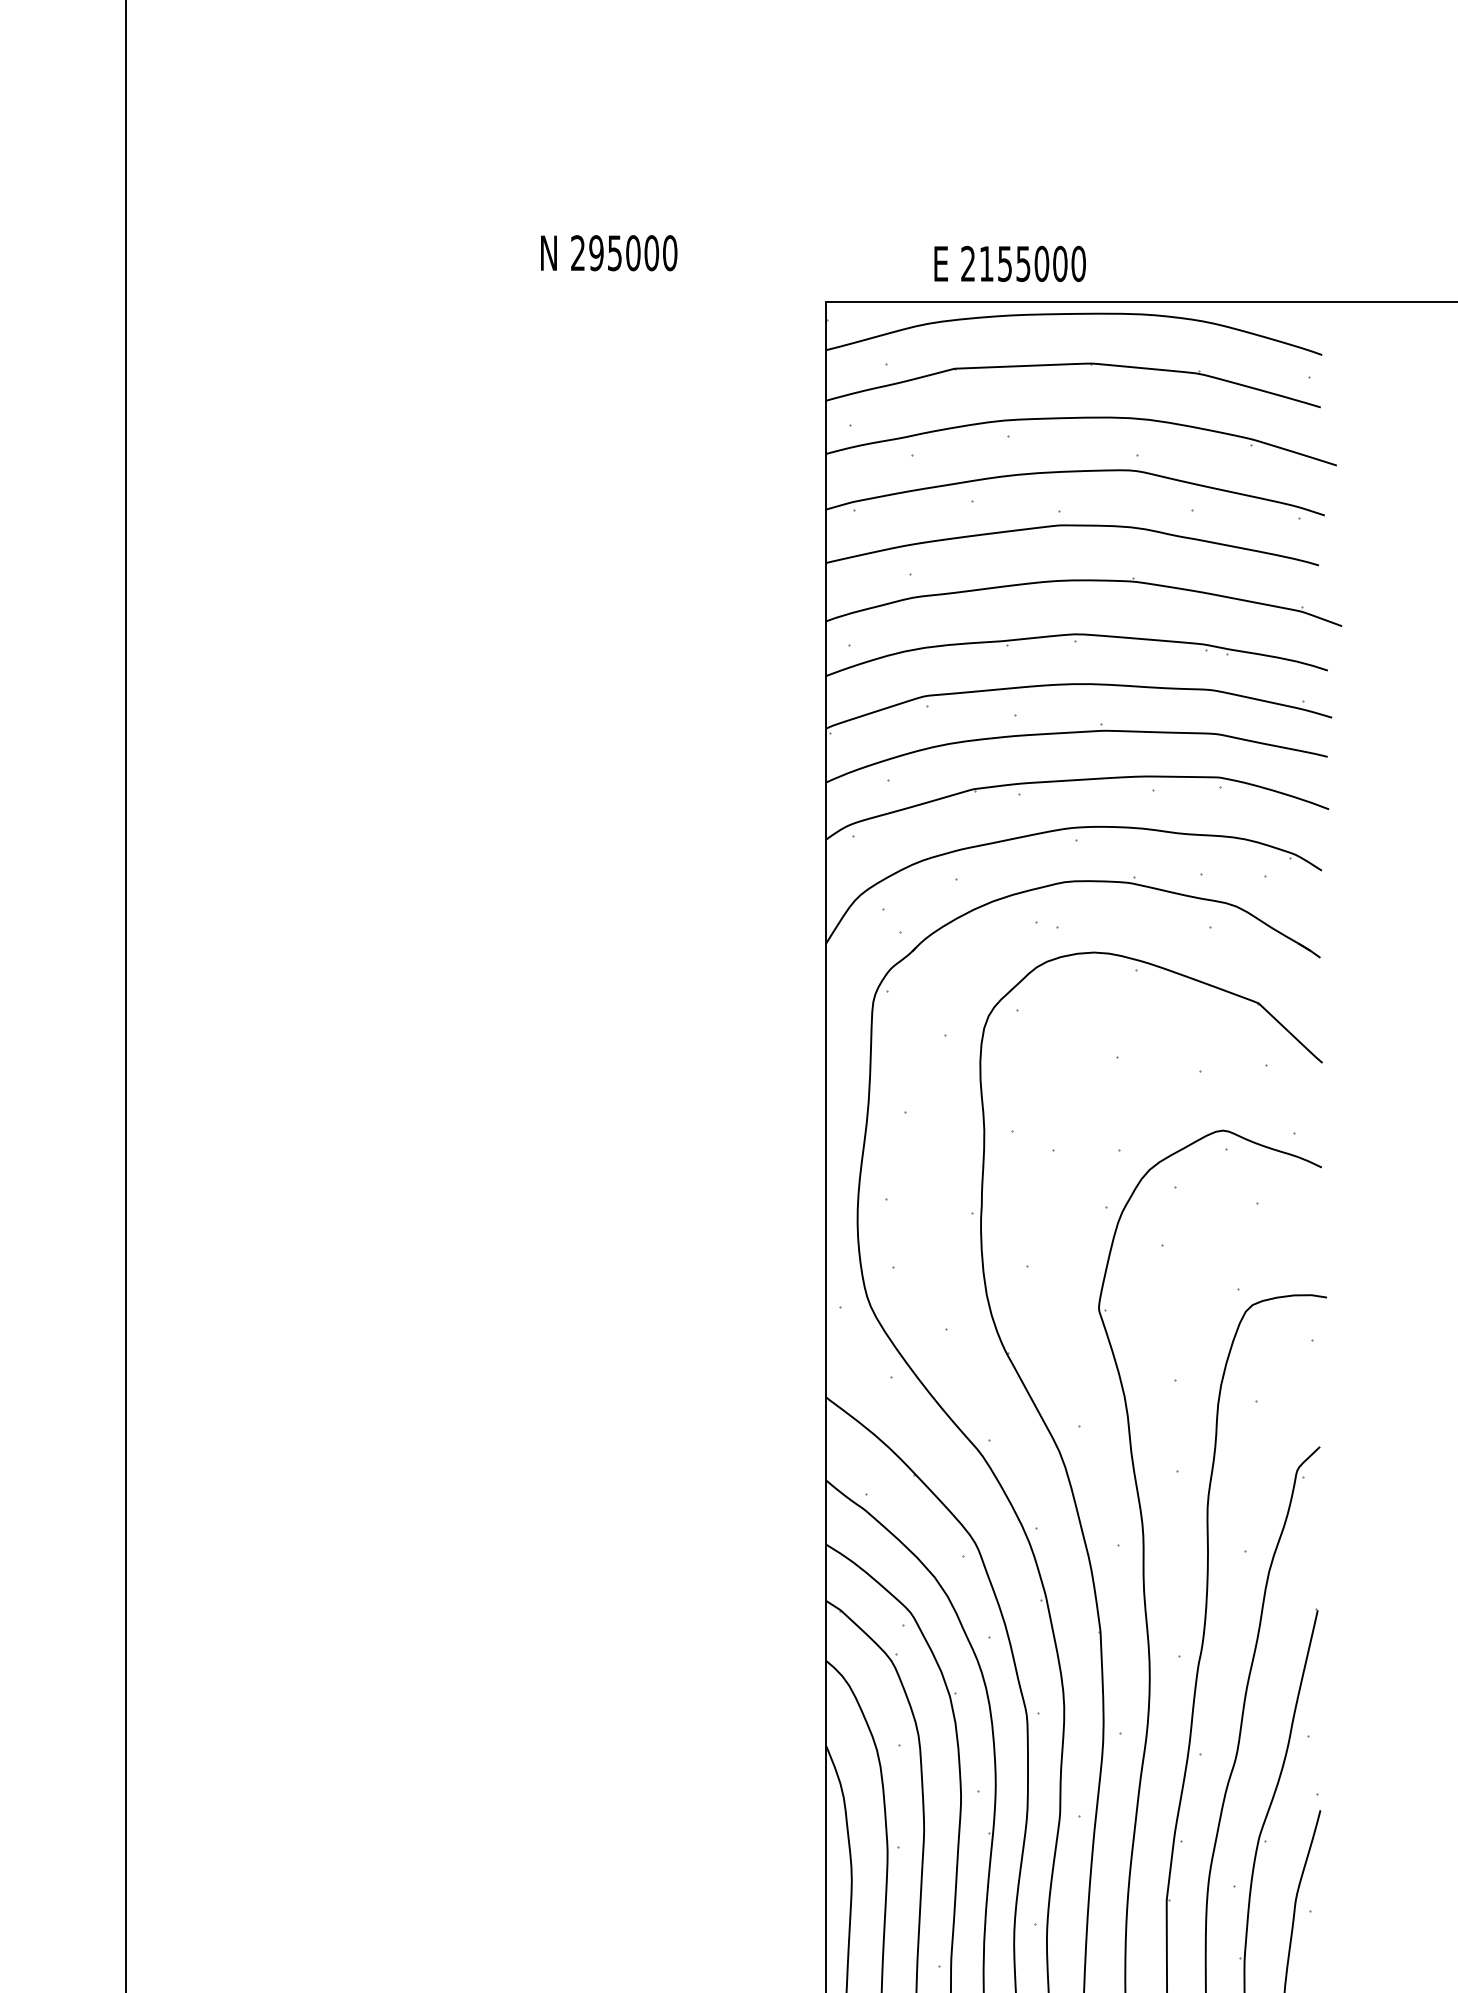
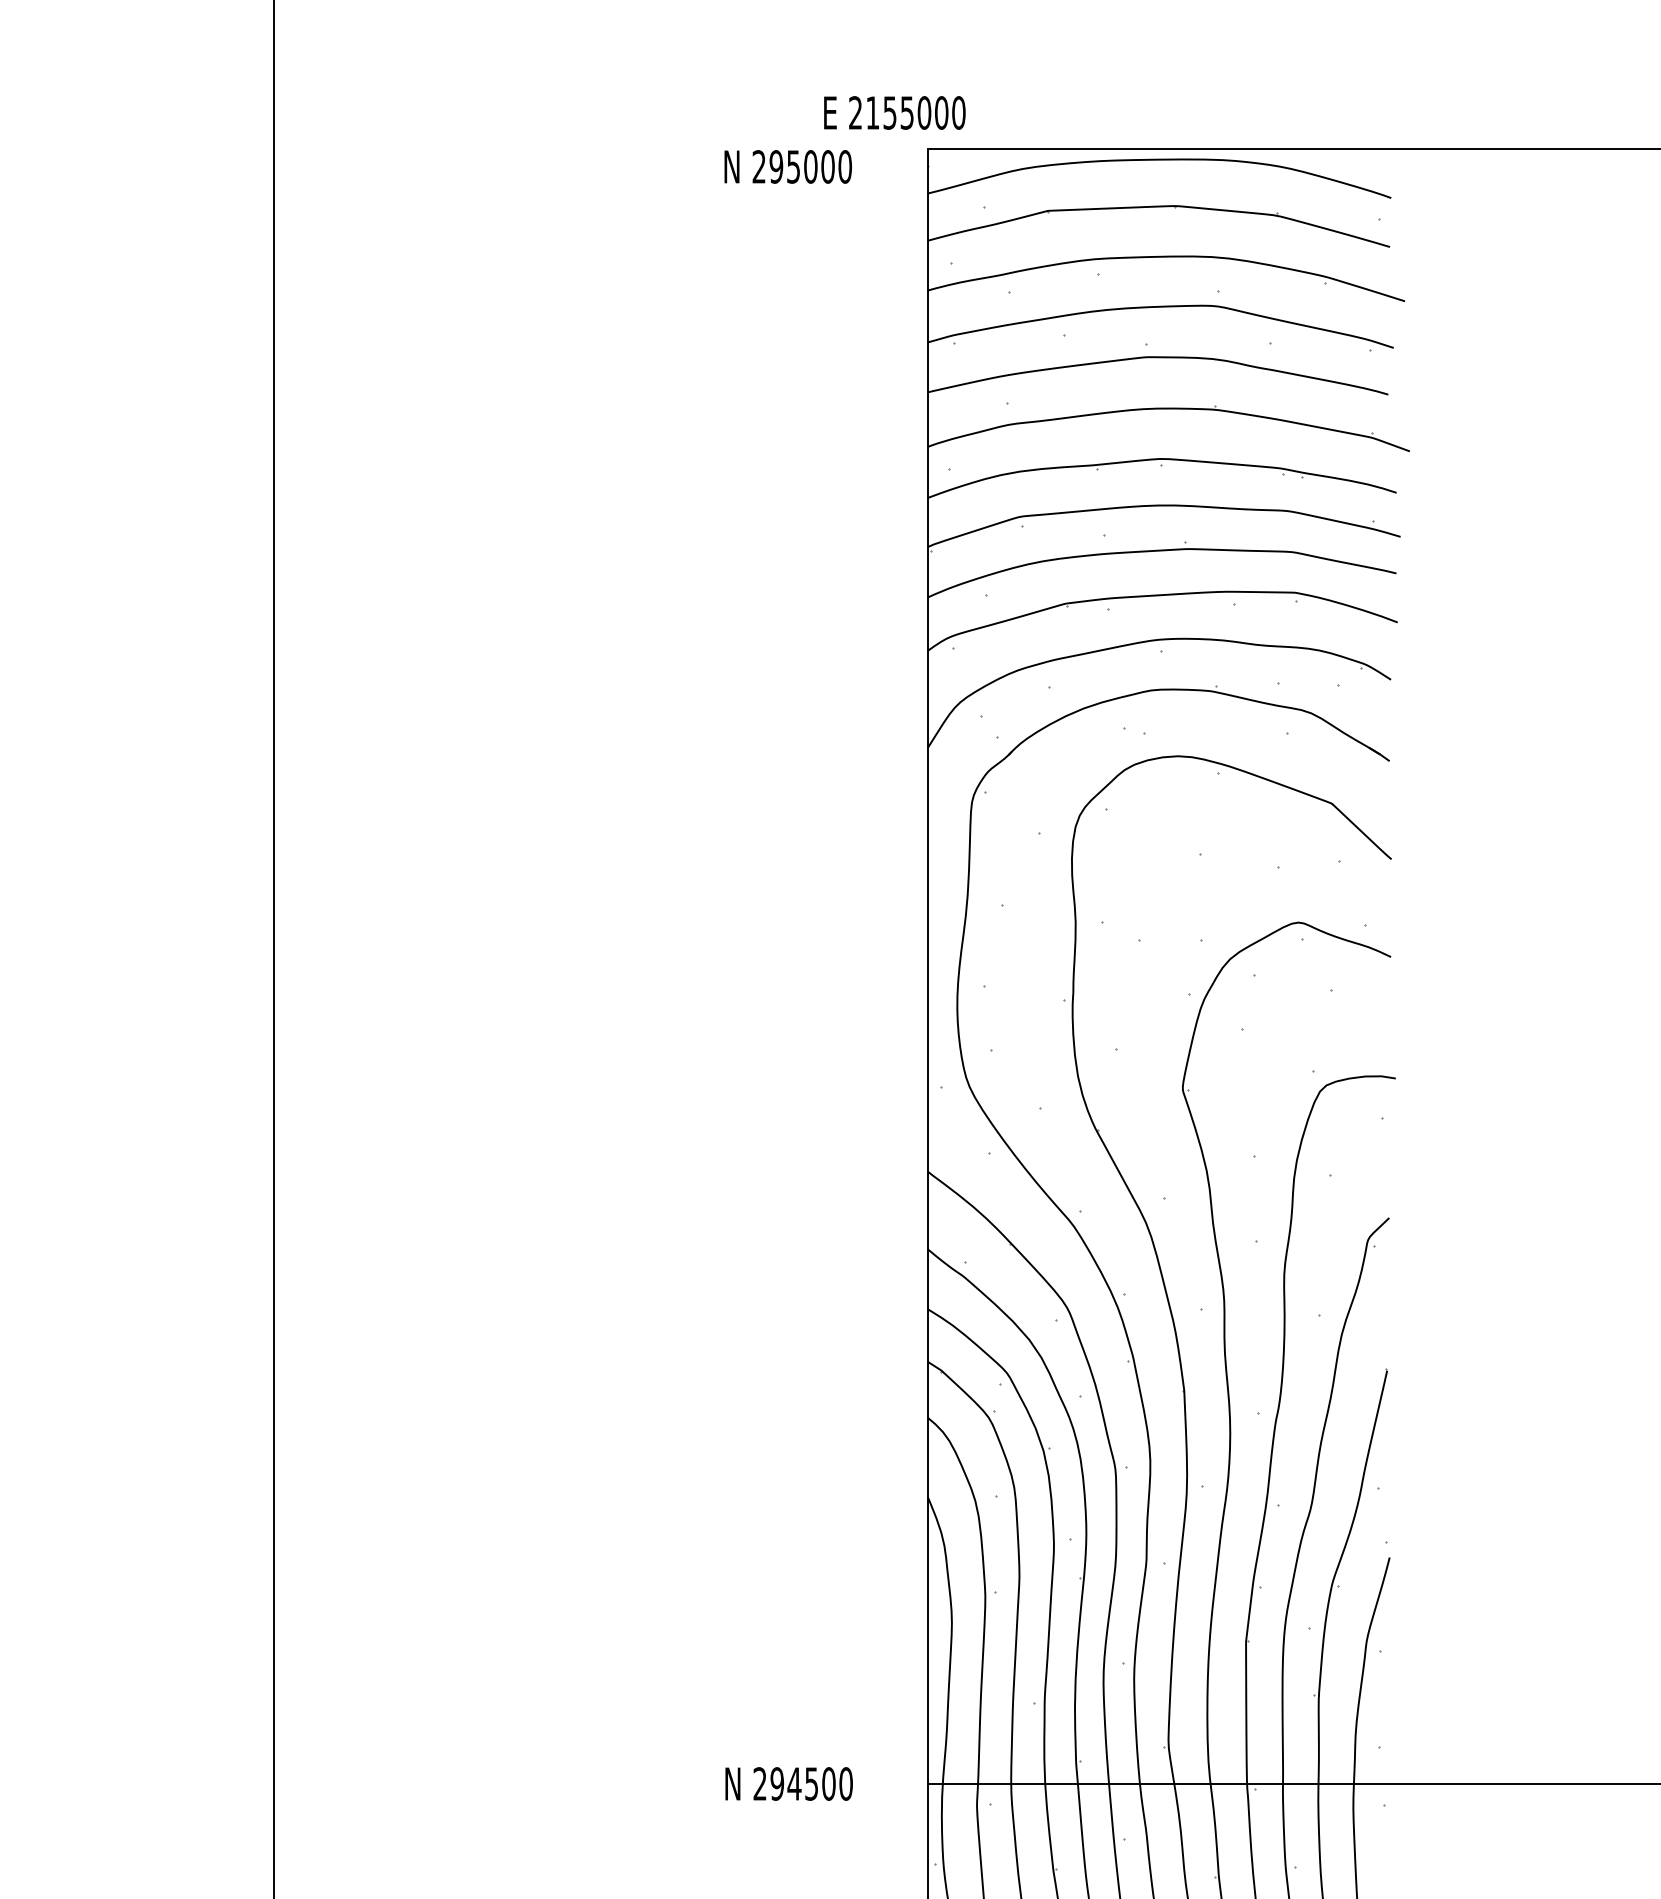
text: (608, 252) -> (787, 166), moved
text: (1009, 263) -> (894, 112), moved

